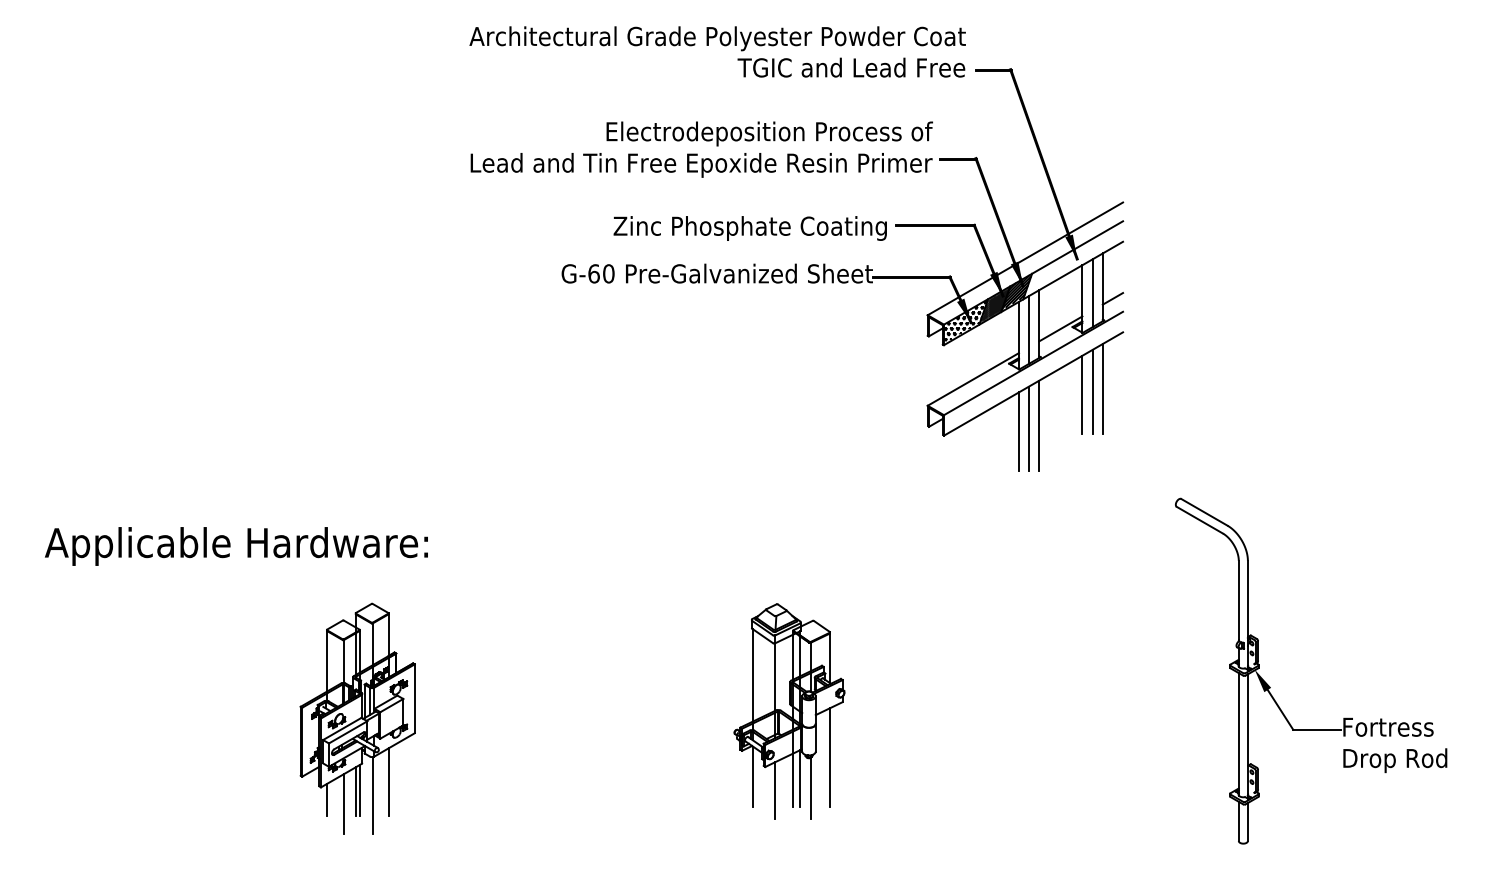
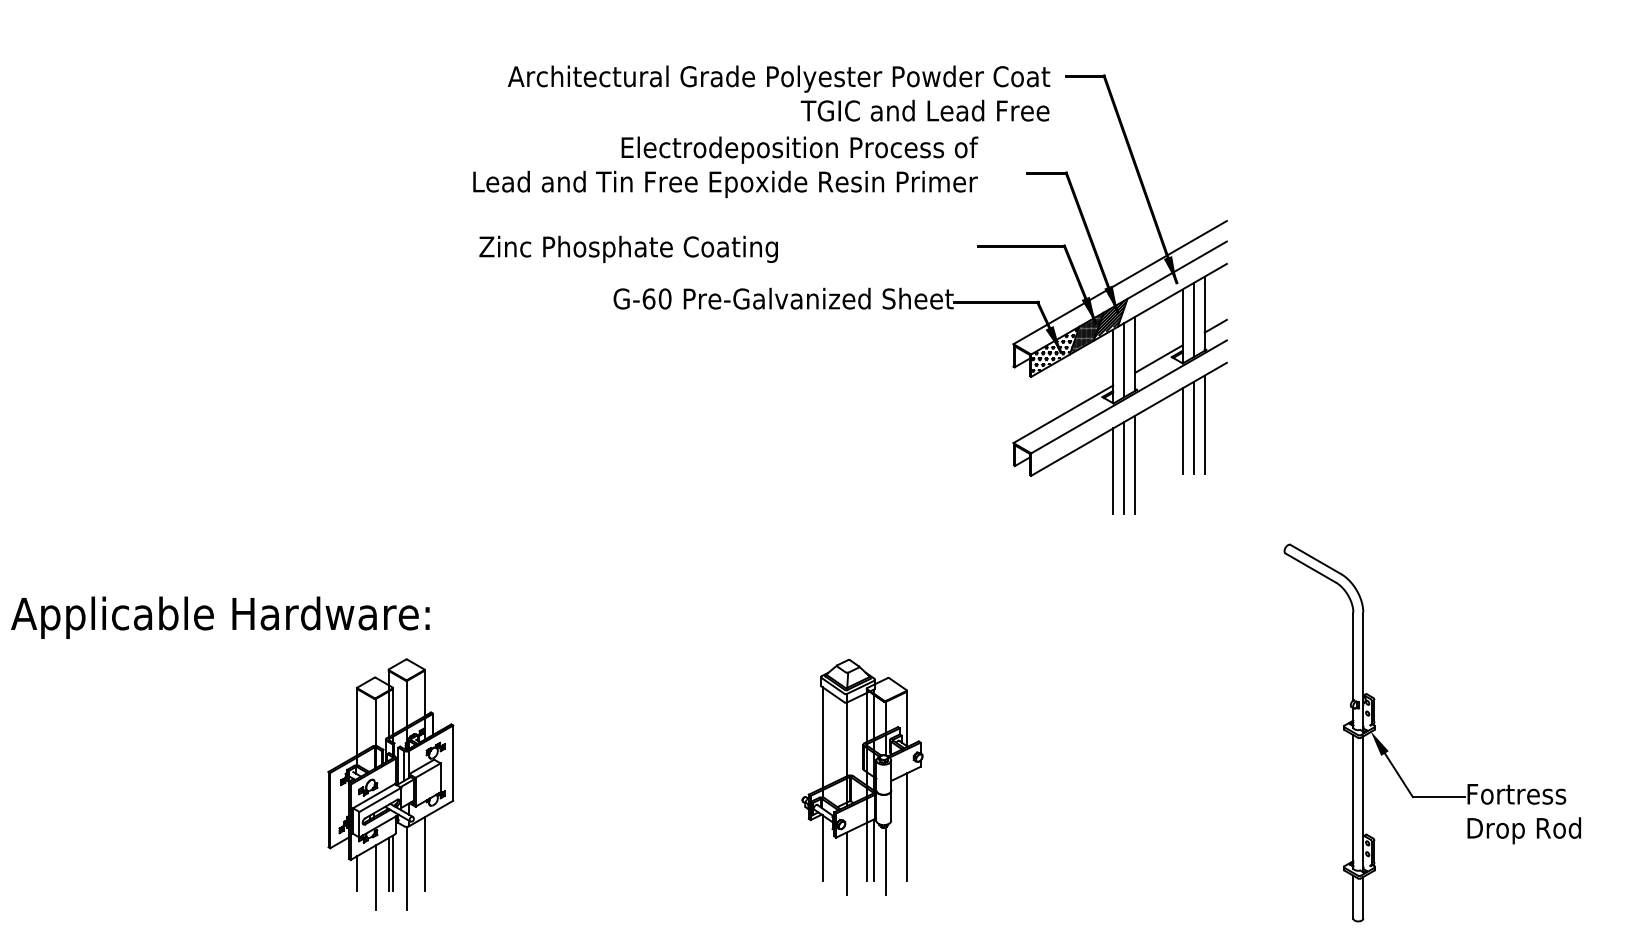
text: (718, 51) -> (779, 93), moved
text: (701, 149) -> (725, 167), moved
text: (750, 227) -> (628, 248), moved
text: (236, 546) -> (220, 617), moved

